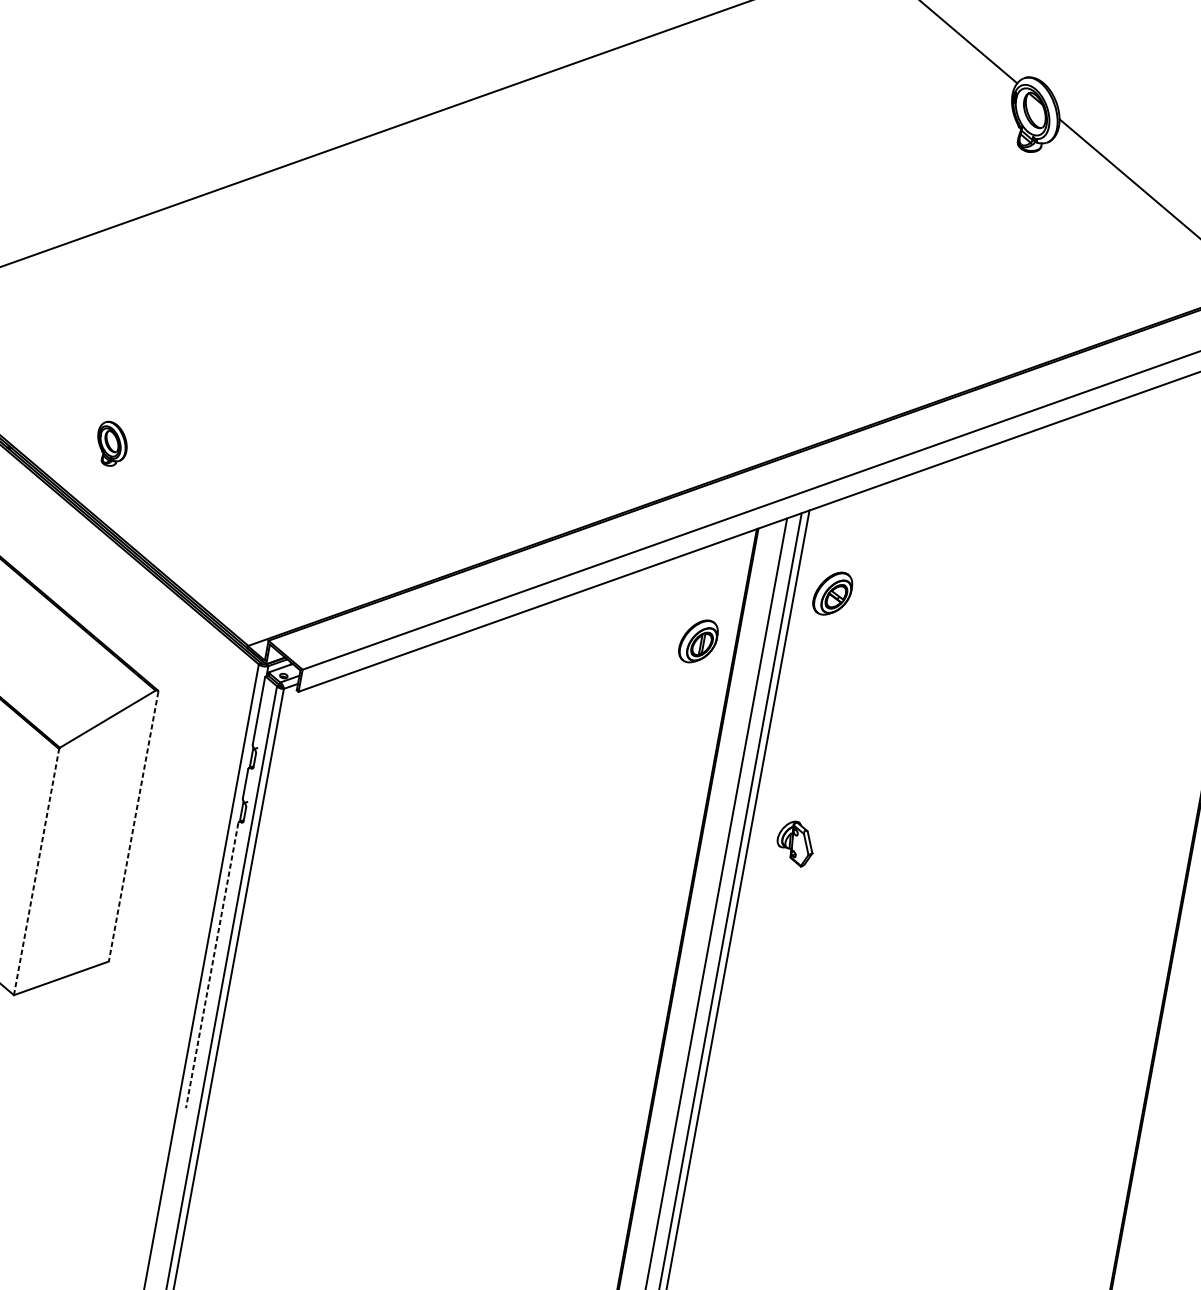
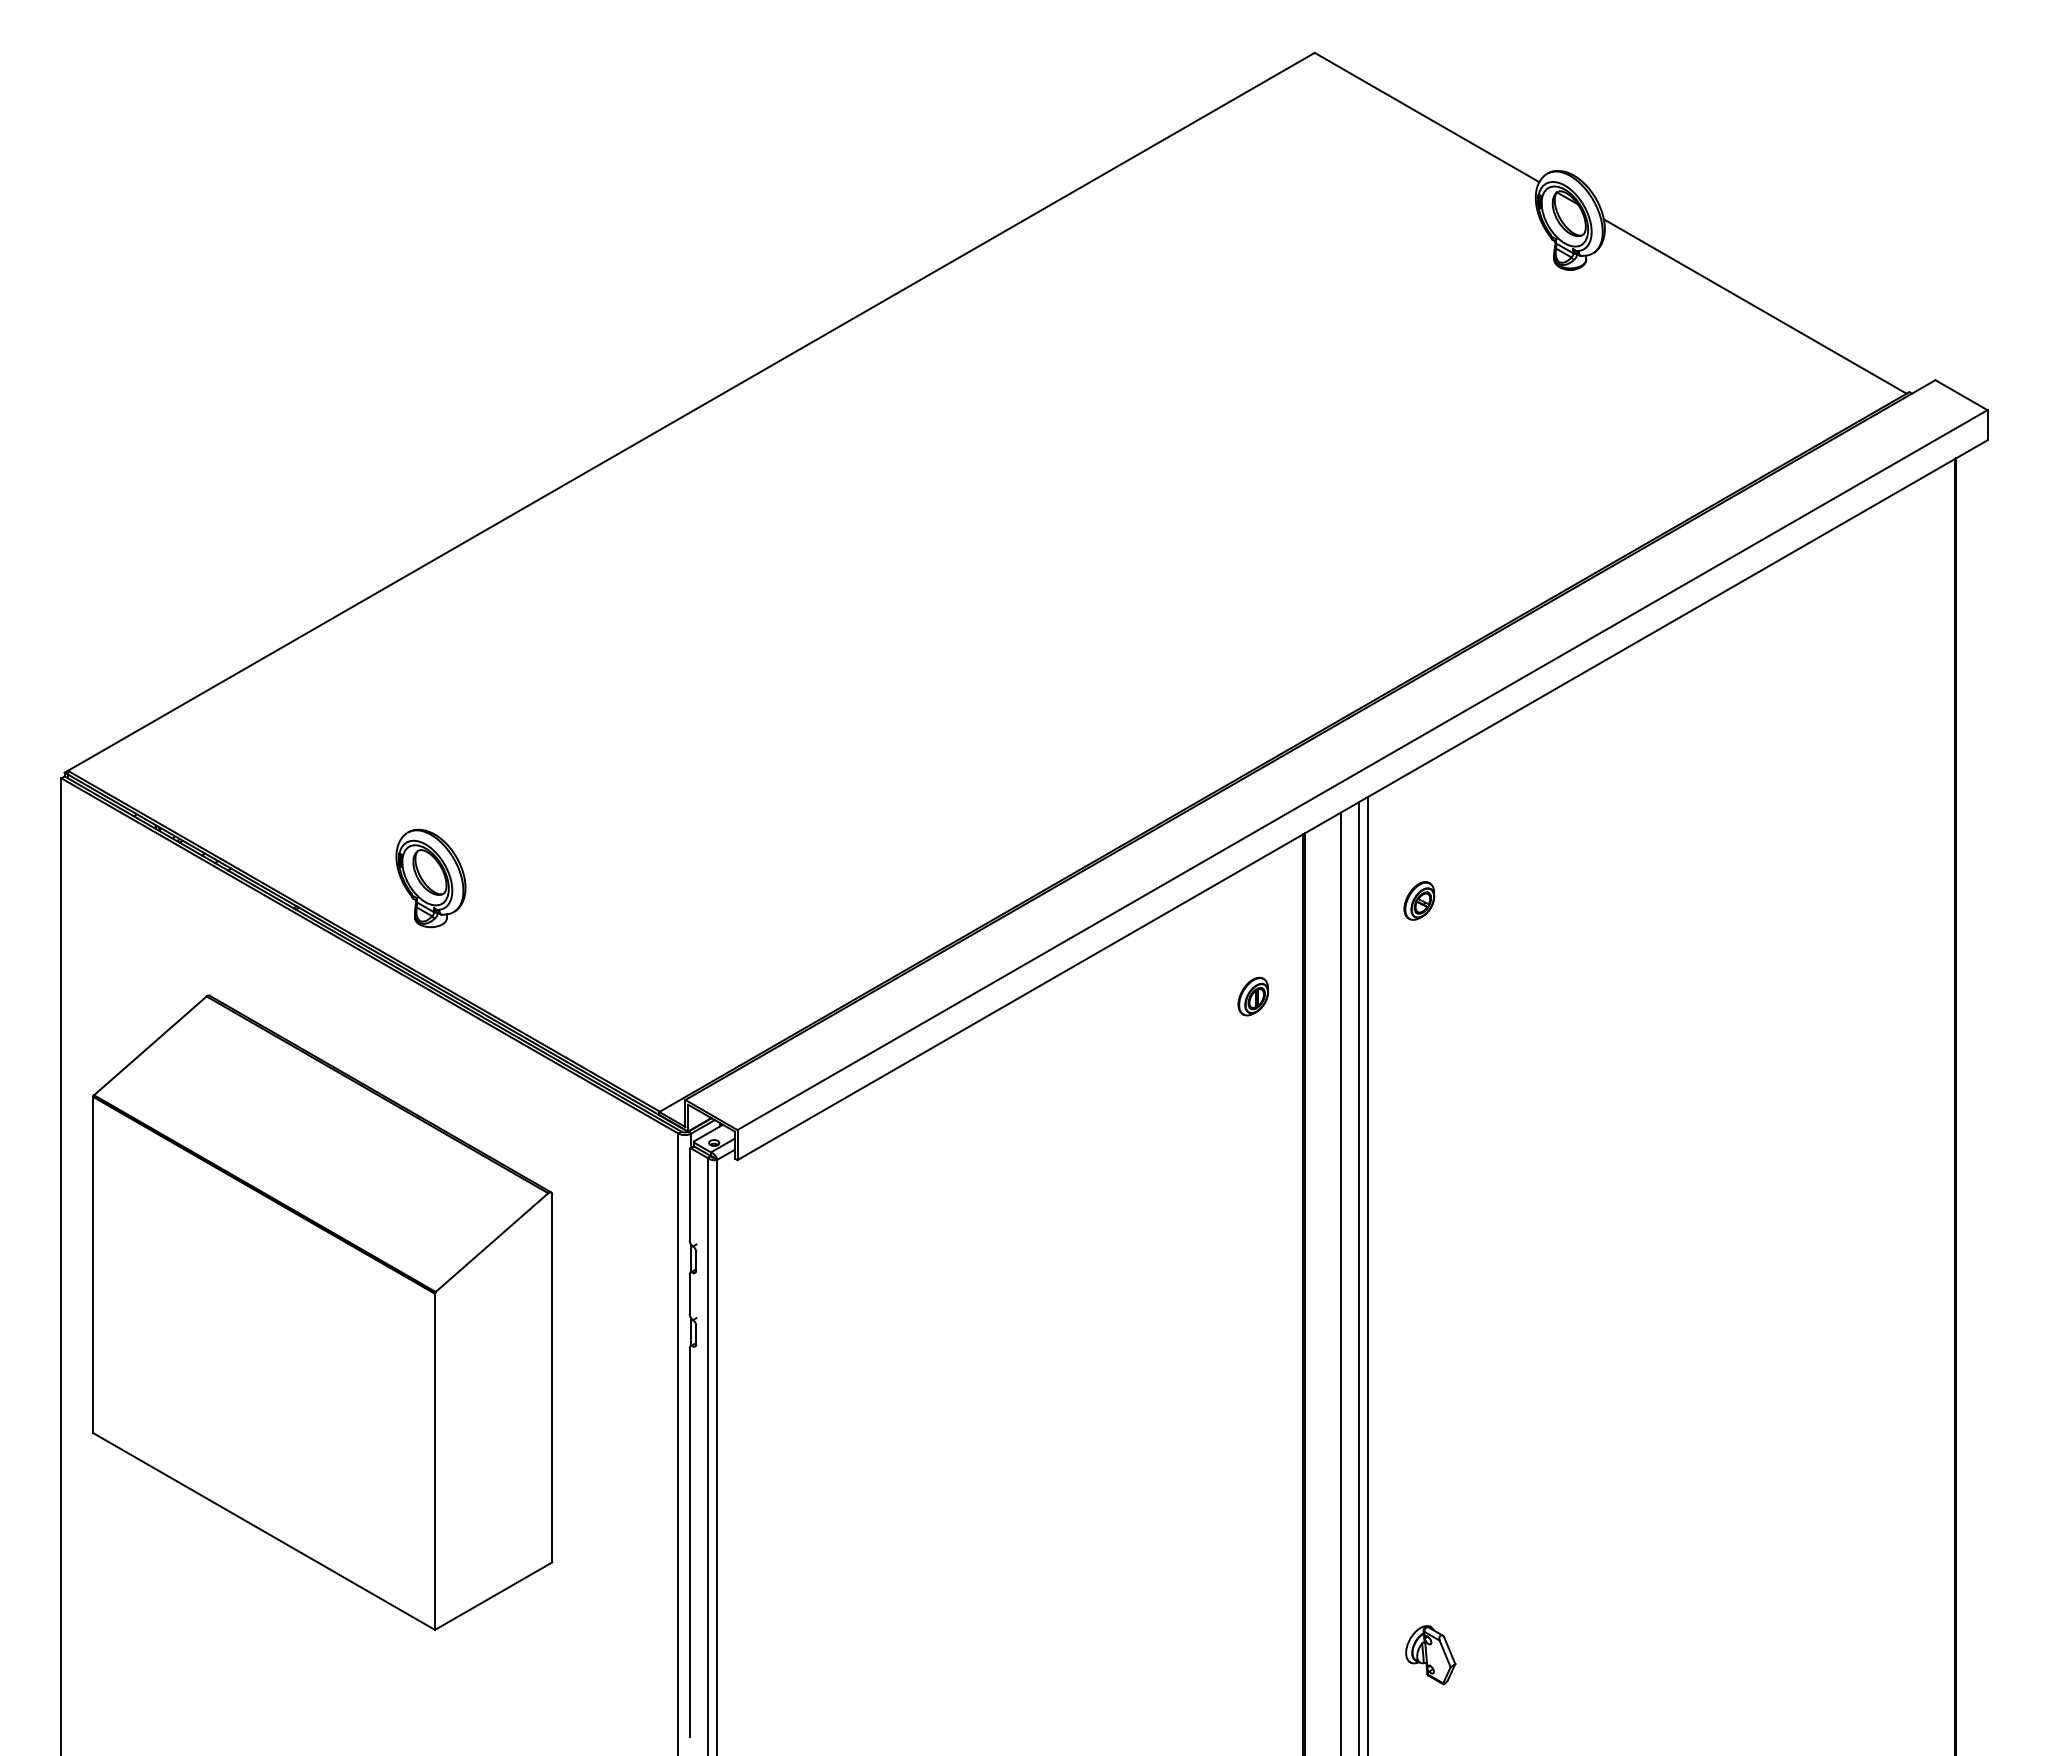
part: (111, 444) -> (430, 878), size x1.67
part: (832, 593) -> (1419, 900), size x0.62
part: (697, 641) -> (1252, 996), size x0.62
line: (133, 826) -> (552, 1378), dashed -> solid
part: (795, 843) -> (1430, 1655), moved
line: (36, 871) -> (435, 1461), dashed -> solid
line: (211, 966) -> (689, 1543), dashed -> solid

